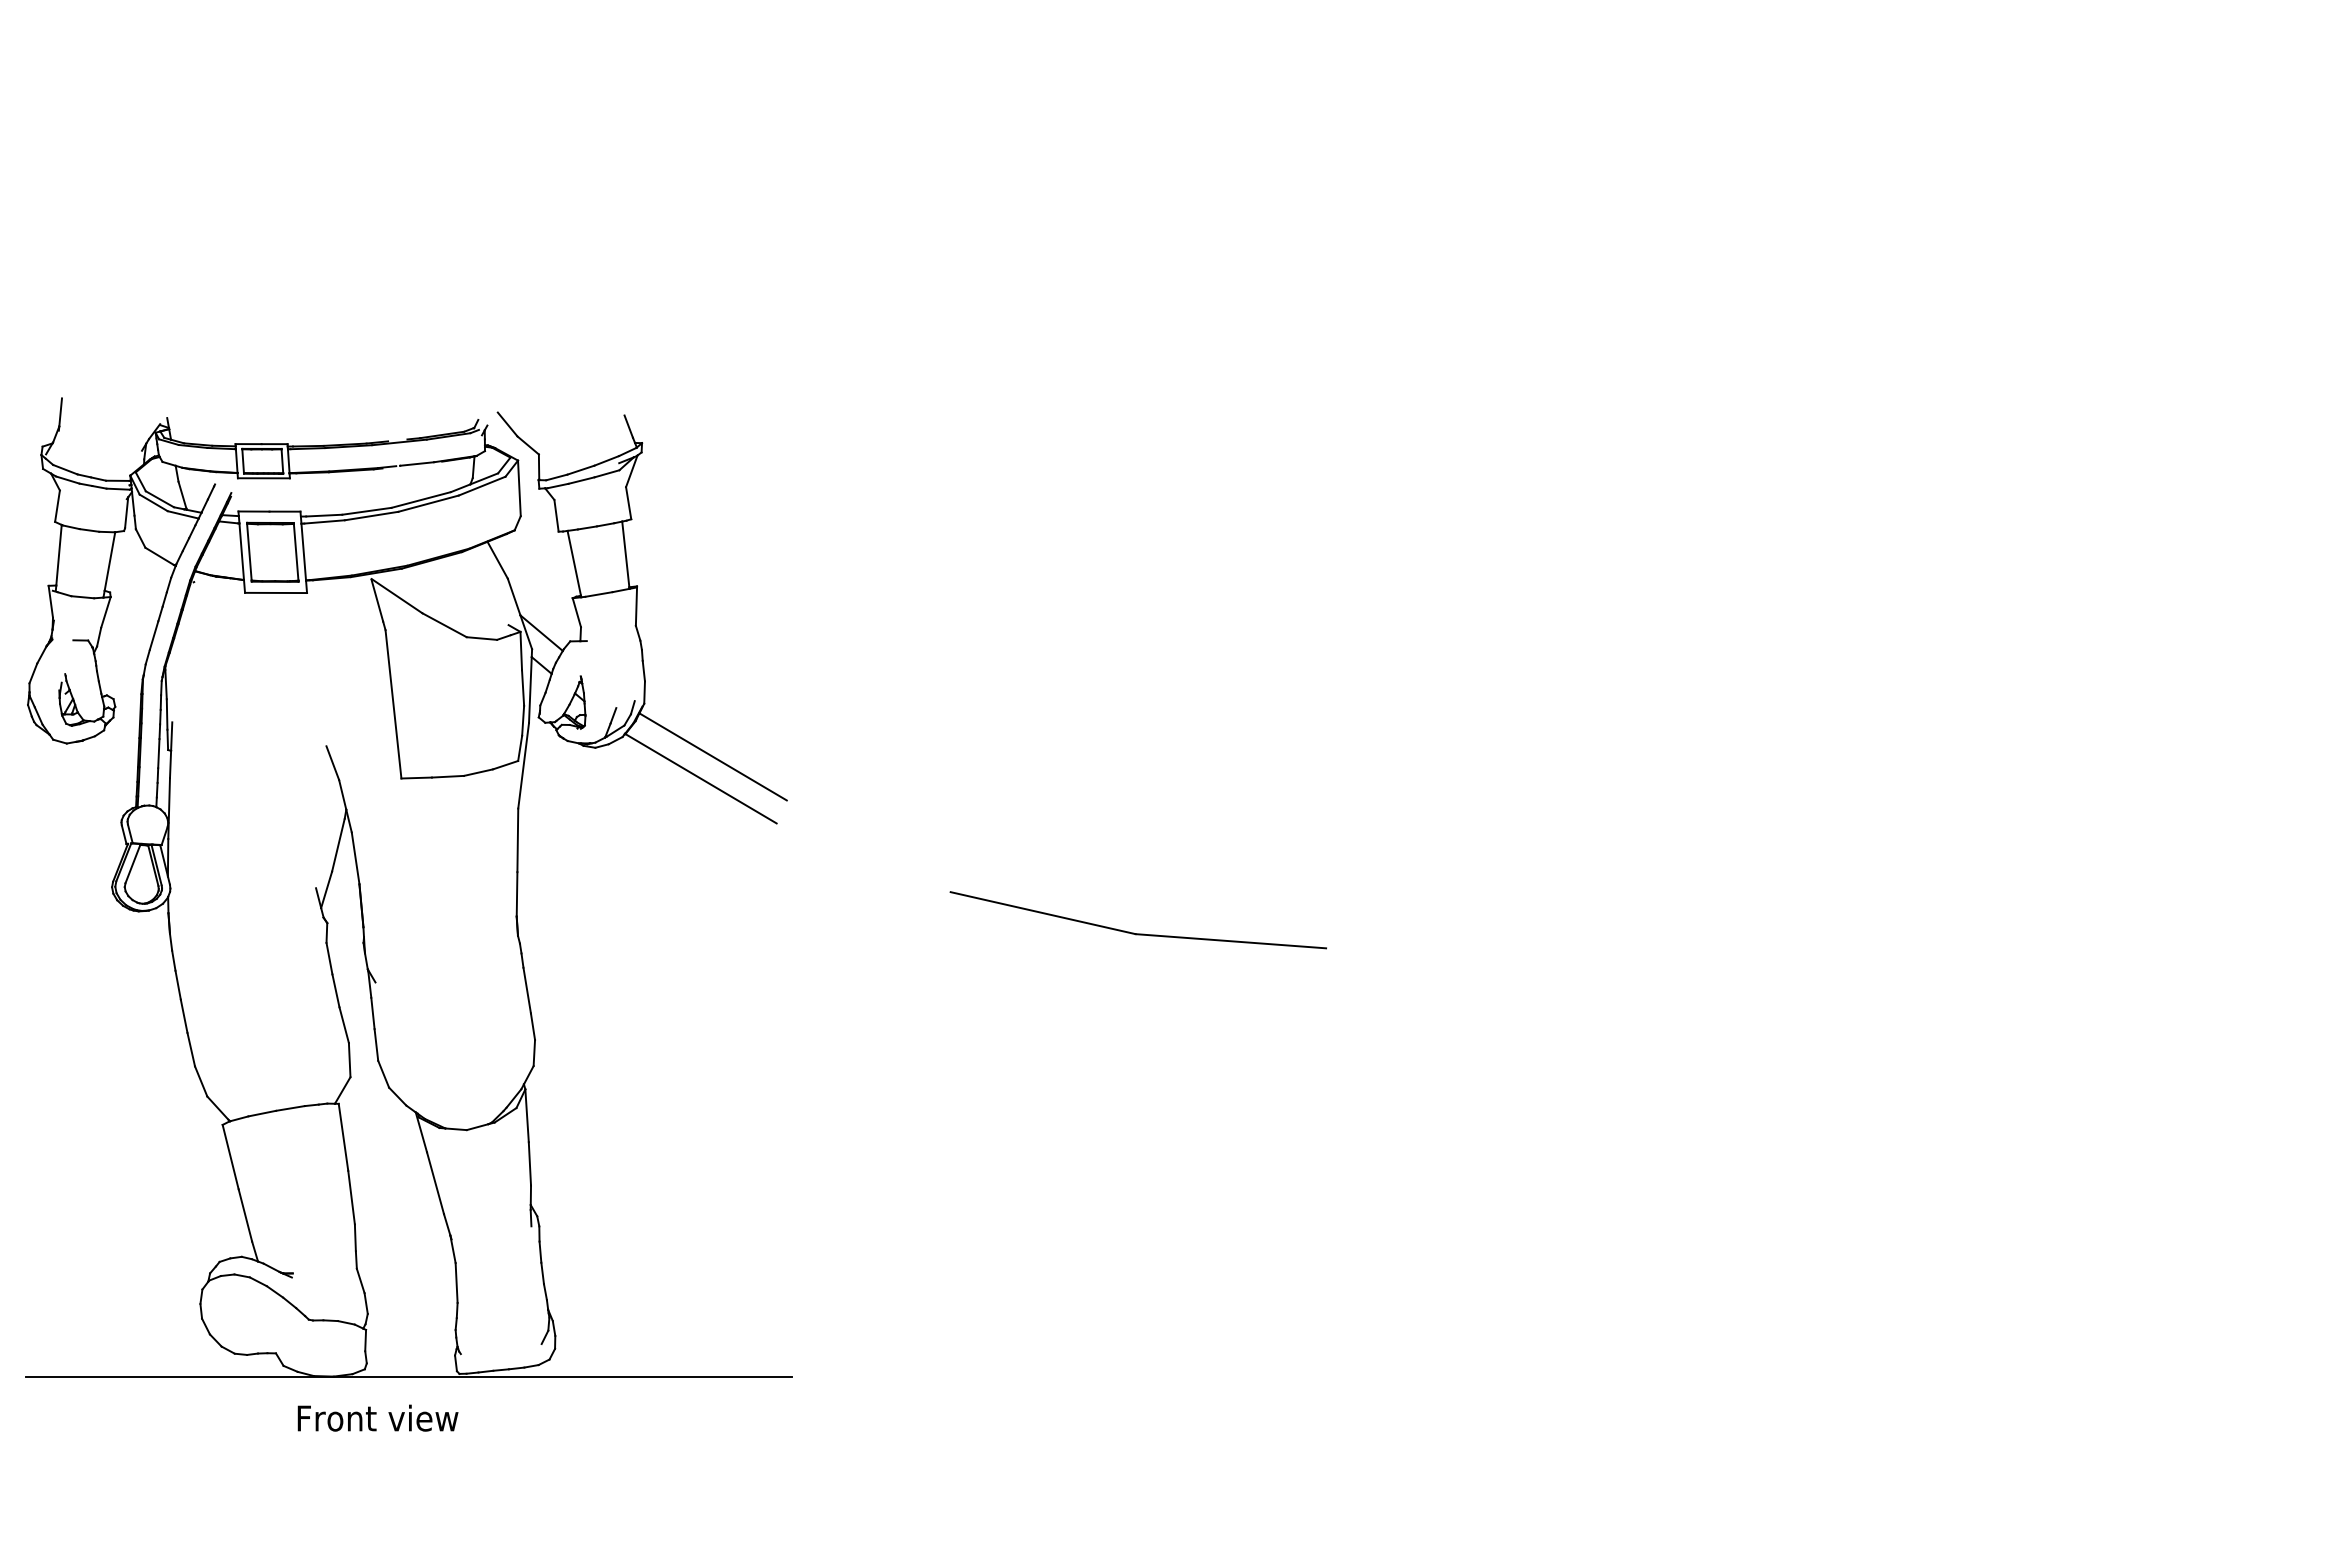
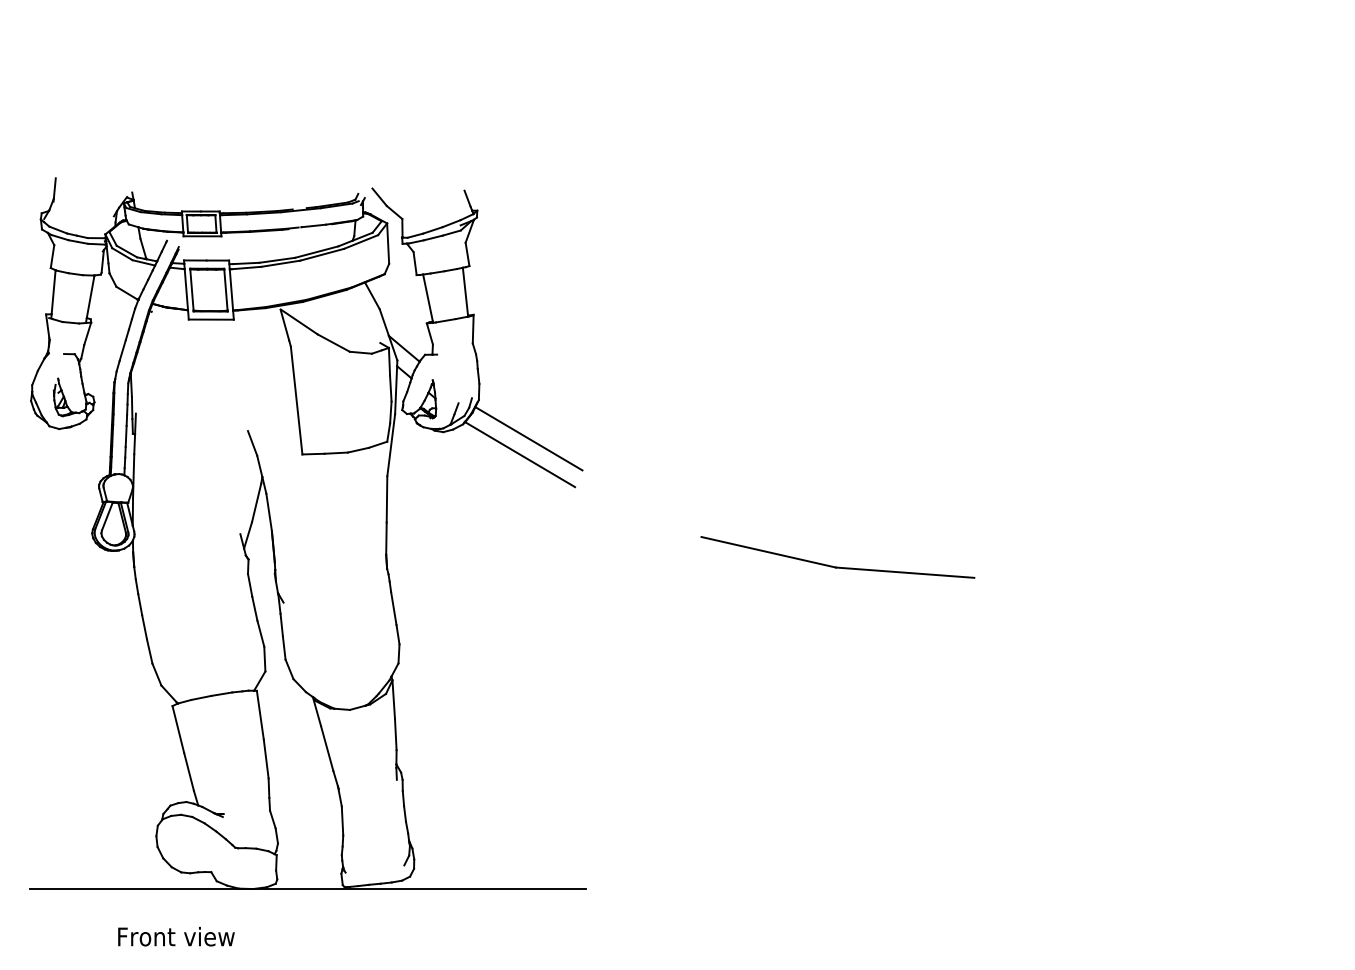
text: (377, 1417) -> (176, 936), moved

